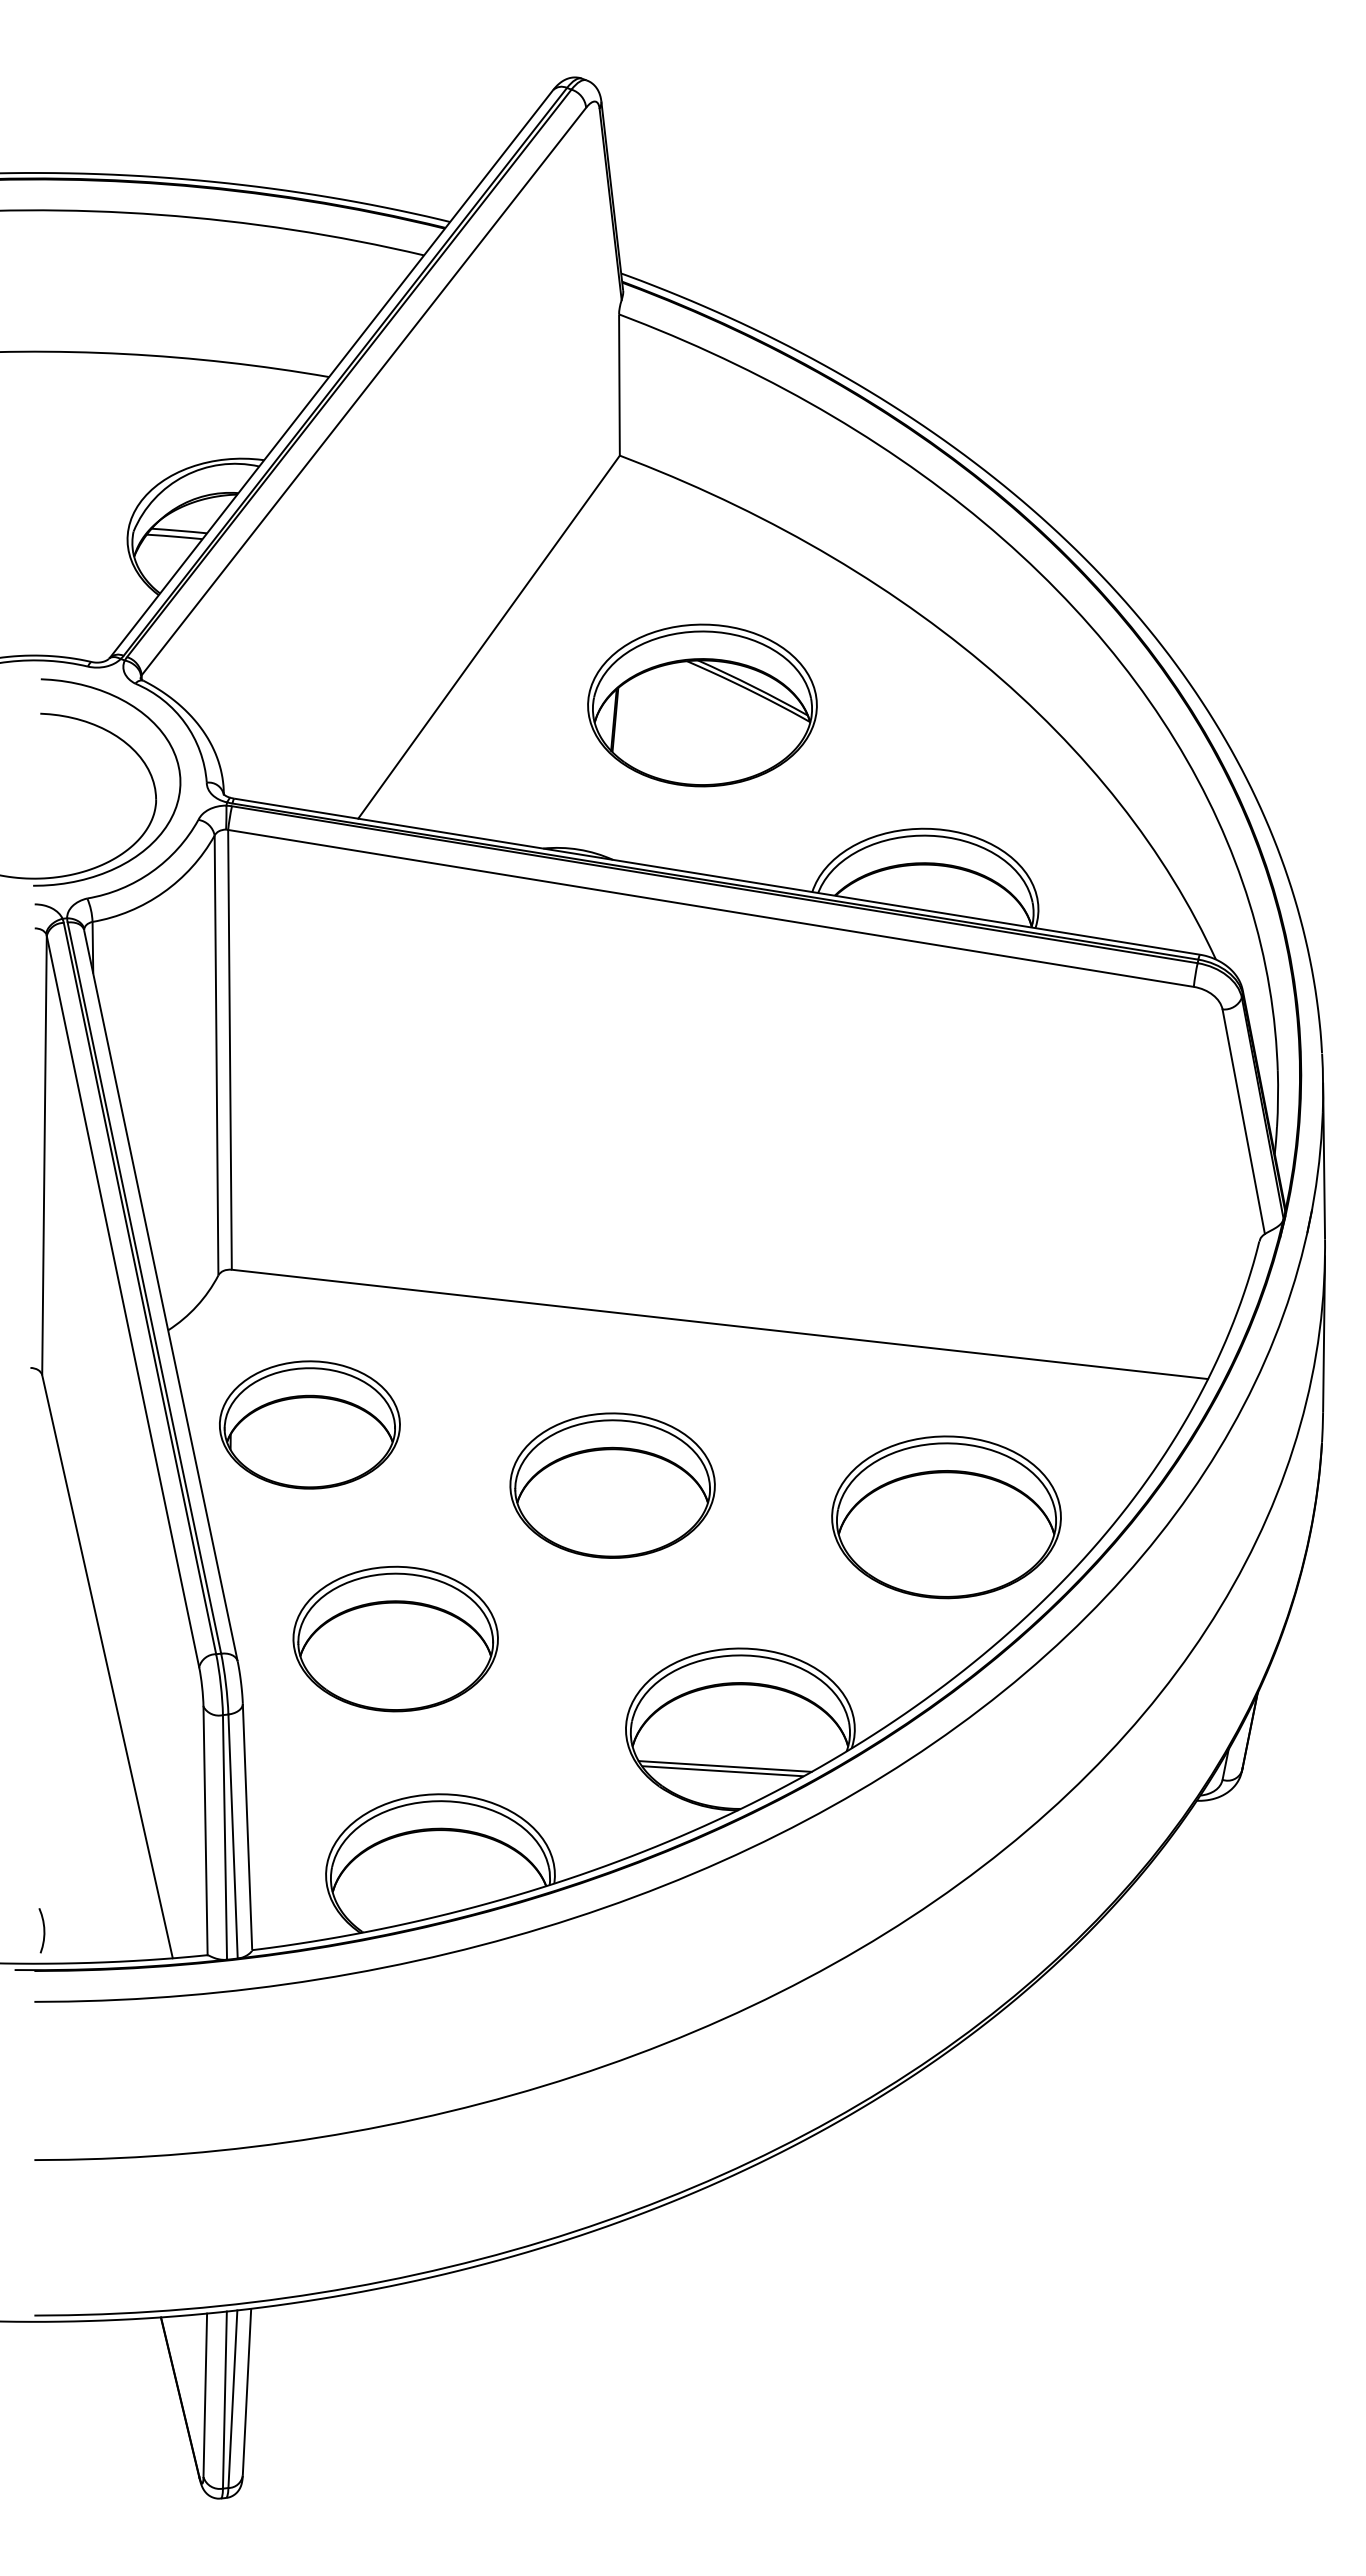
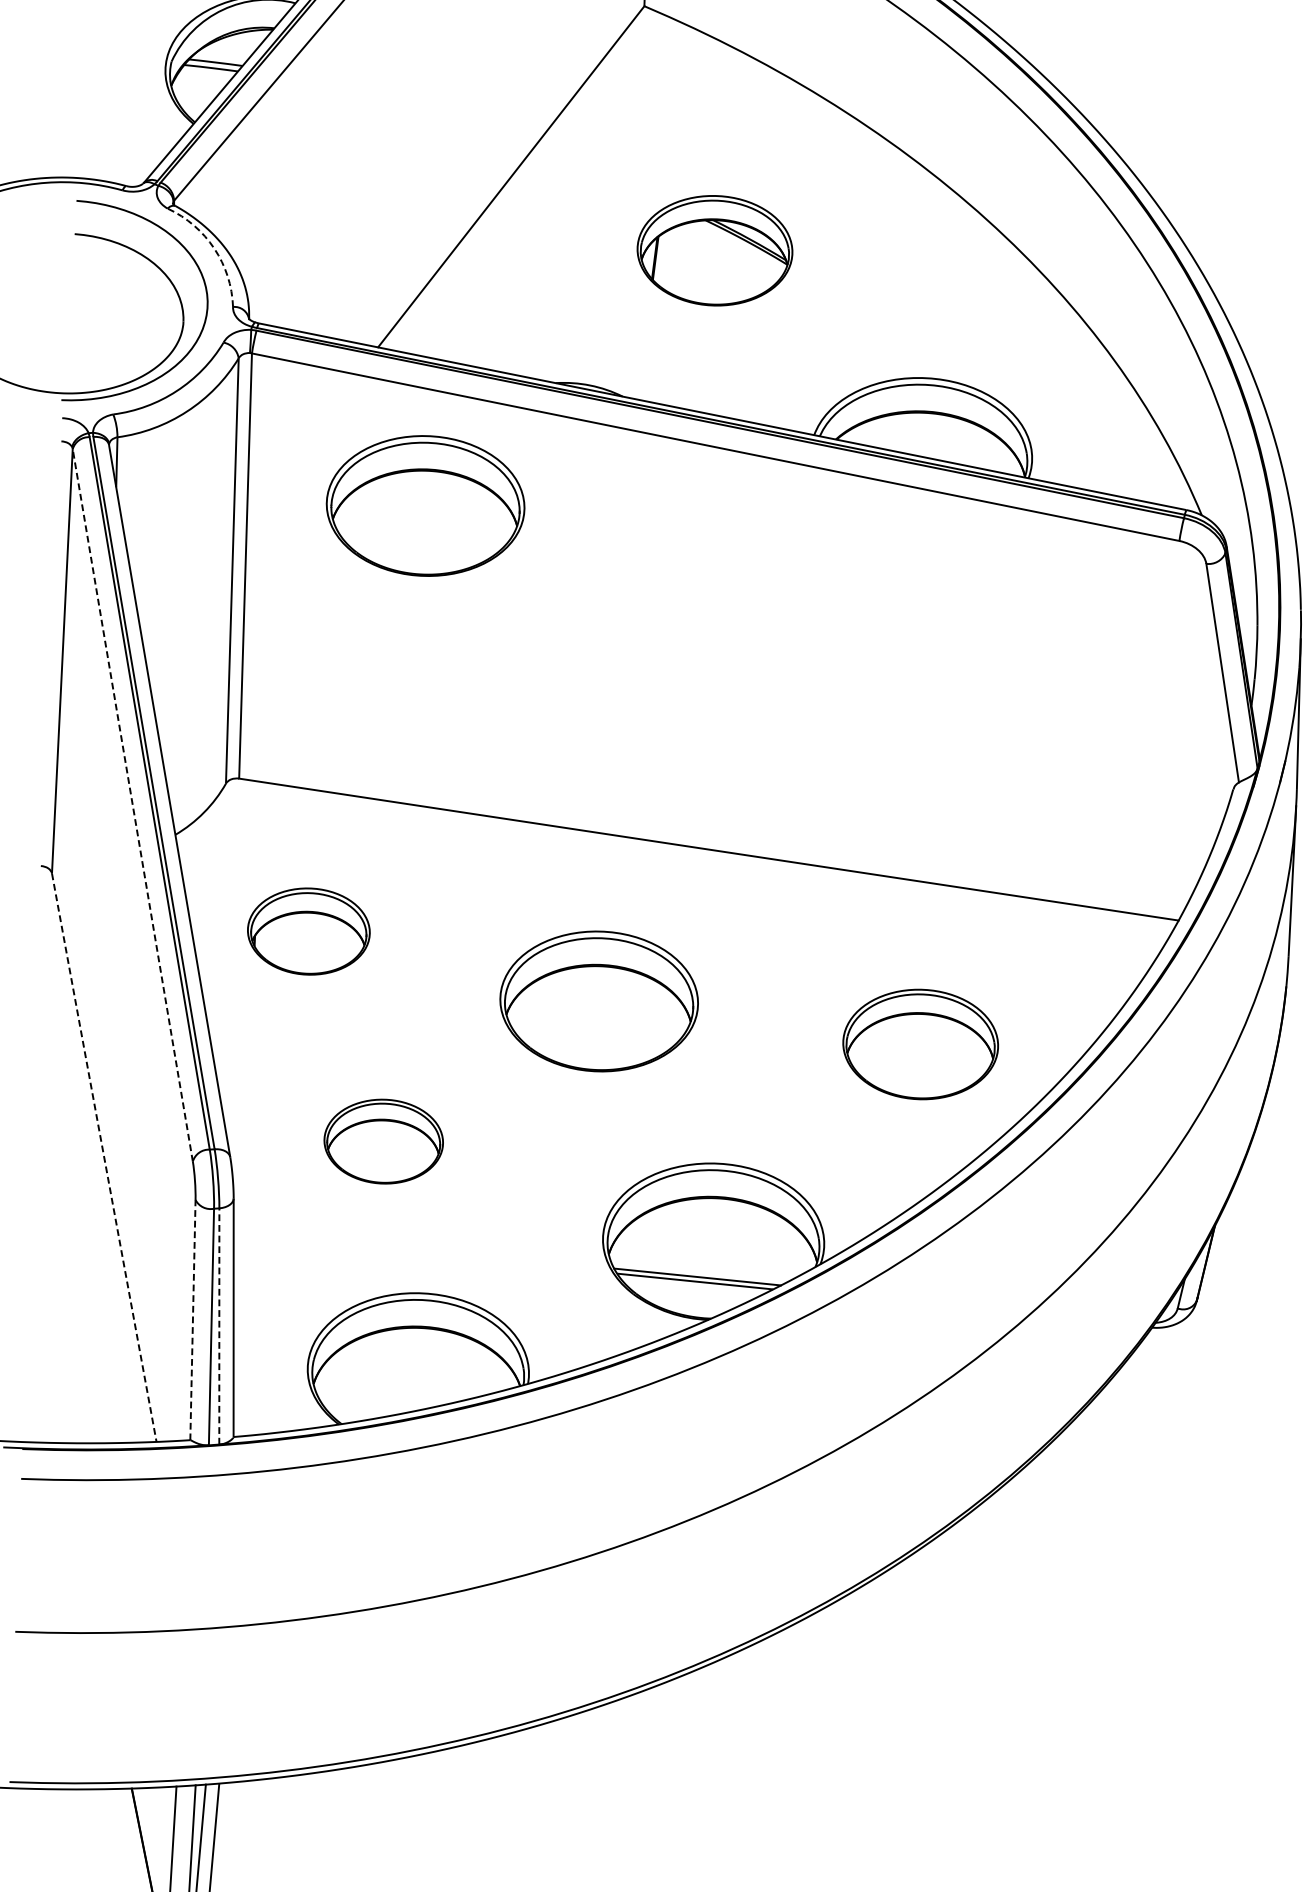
part: (702, 705) -> (715, 250), size x0.7
arc: (185, 723) -> (214, 248), solid -> dashed
part: (413, 980) -> (425, 505), added
line: (122, 1301) -> (132, 805), solid -> dashed
part: (309, 1424) -> (308, 931), size x0.7
part: (946, 1517) -> (920, 1044), size x0.7
part: (395, 1638) -> (383, 1141), size x0.6
line: (107, 1666) -> (104, 1157), solid -> dashed
line: (205, 1830) -> (192, 1319), solid -> dashed
line: (233, 1836) -> (219, 1326), solid -> dashed
curve: (43, 1930) -> (32, 1410), removed

